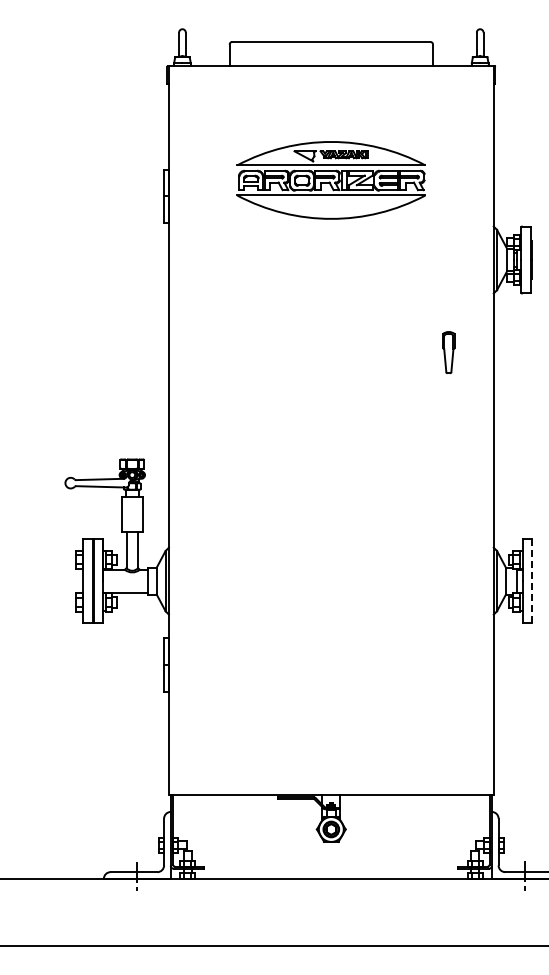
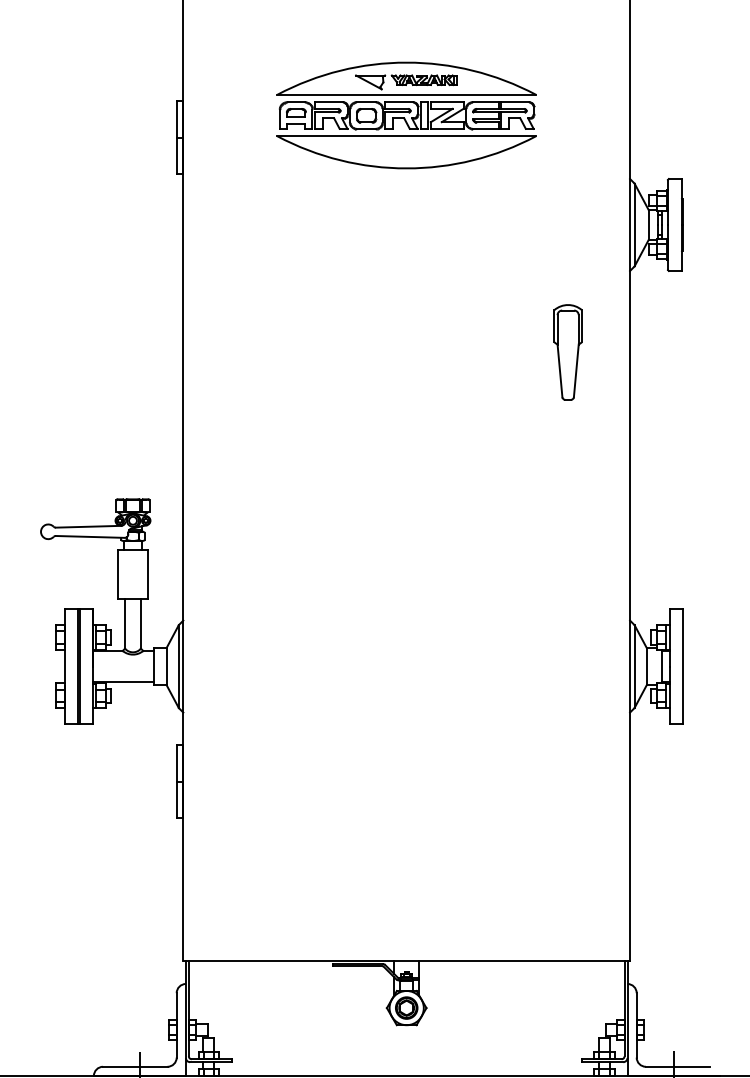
part: (448, 352) -> (567, 352), size x1.67
line: (532, 581) -> (683, 667), dashed -> solid

